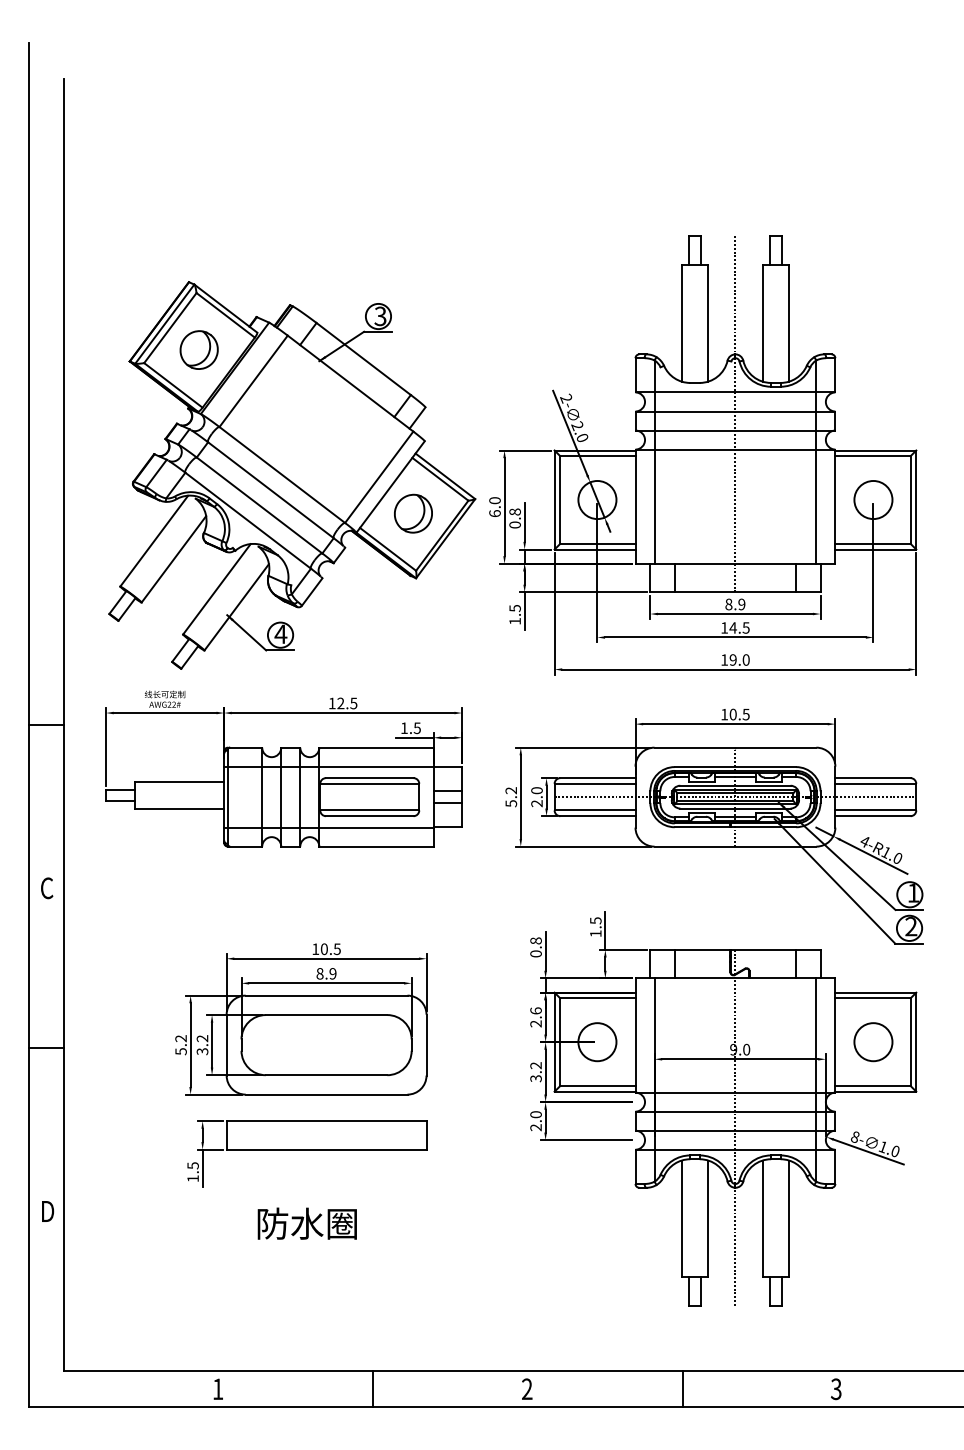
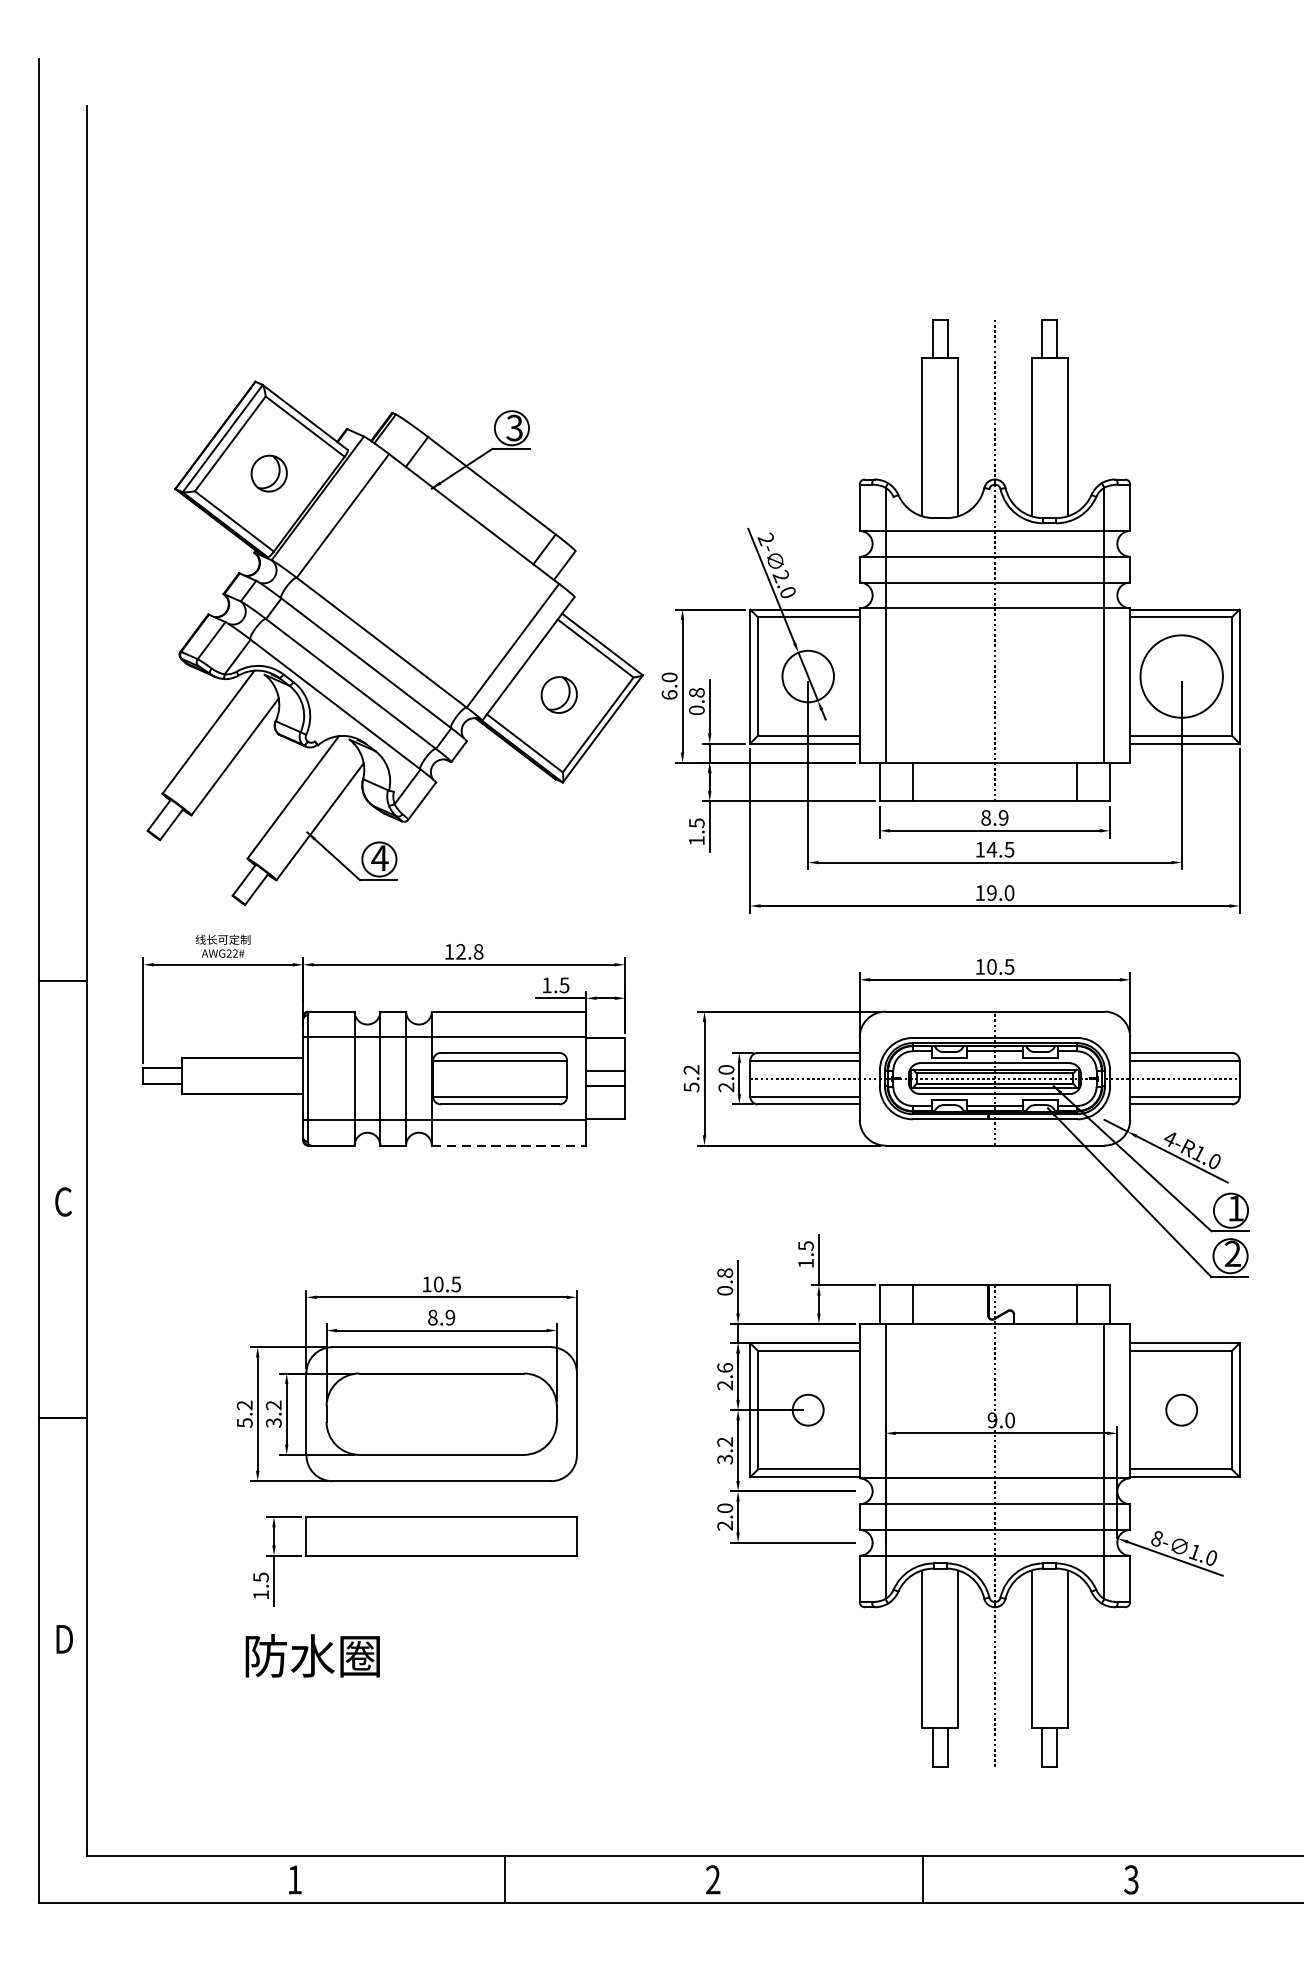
part: (198, 349) -> (268, 472), size x0.7
circle: (873, 499) -> (1181, 675), size x1.6
part: (413, 513) -> (559, 694), size x0.7
text: (353, 703) -> (478, 951), 12.5 -> 12.8
line: (376, 846) -> (509, 1145), solid -> dashed
circle: (597, 1042) -> (808, 1410), size x0.6
circle: (873, 1042) -> (1181, 1410), size x0.6
text: (306, 1223) -> (311, 1655), moved

